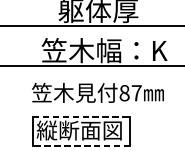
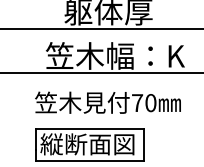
text: (130, 93) -> (144, 103), 87 -> 70
line: (81, 116) -> (89, 128), dashed -> solid
line: (81, 146) -> (89, 161), dashed -> solid

